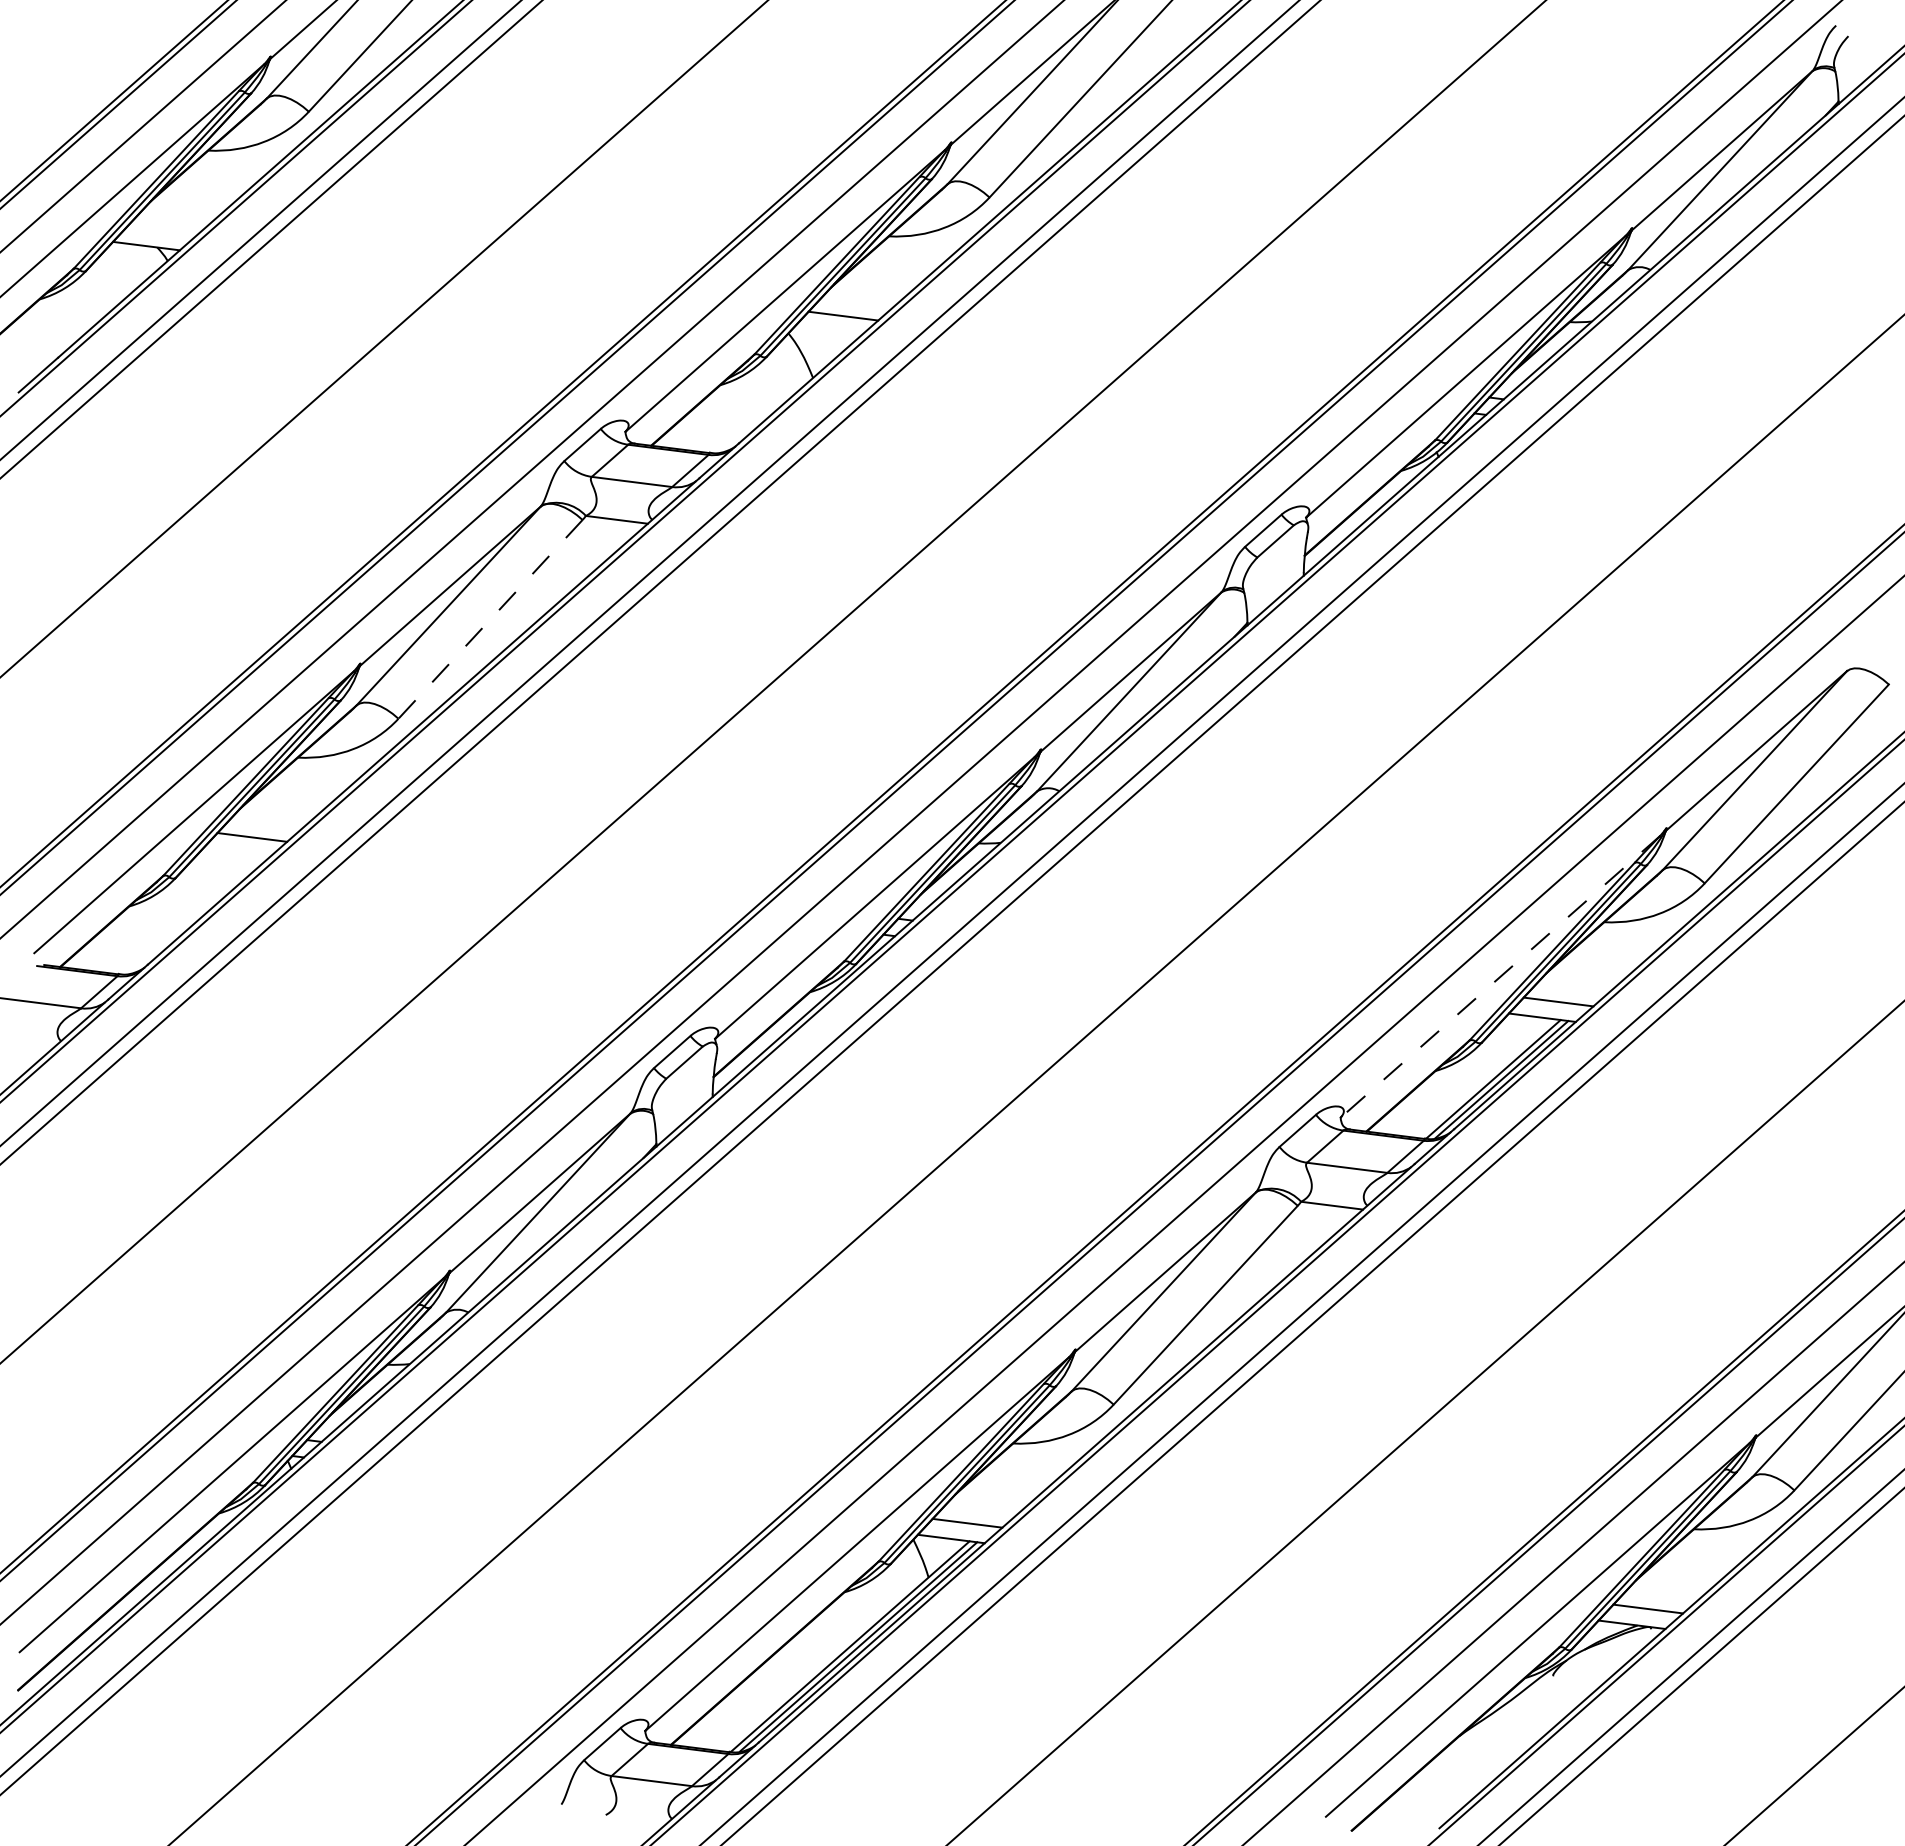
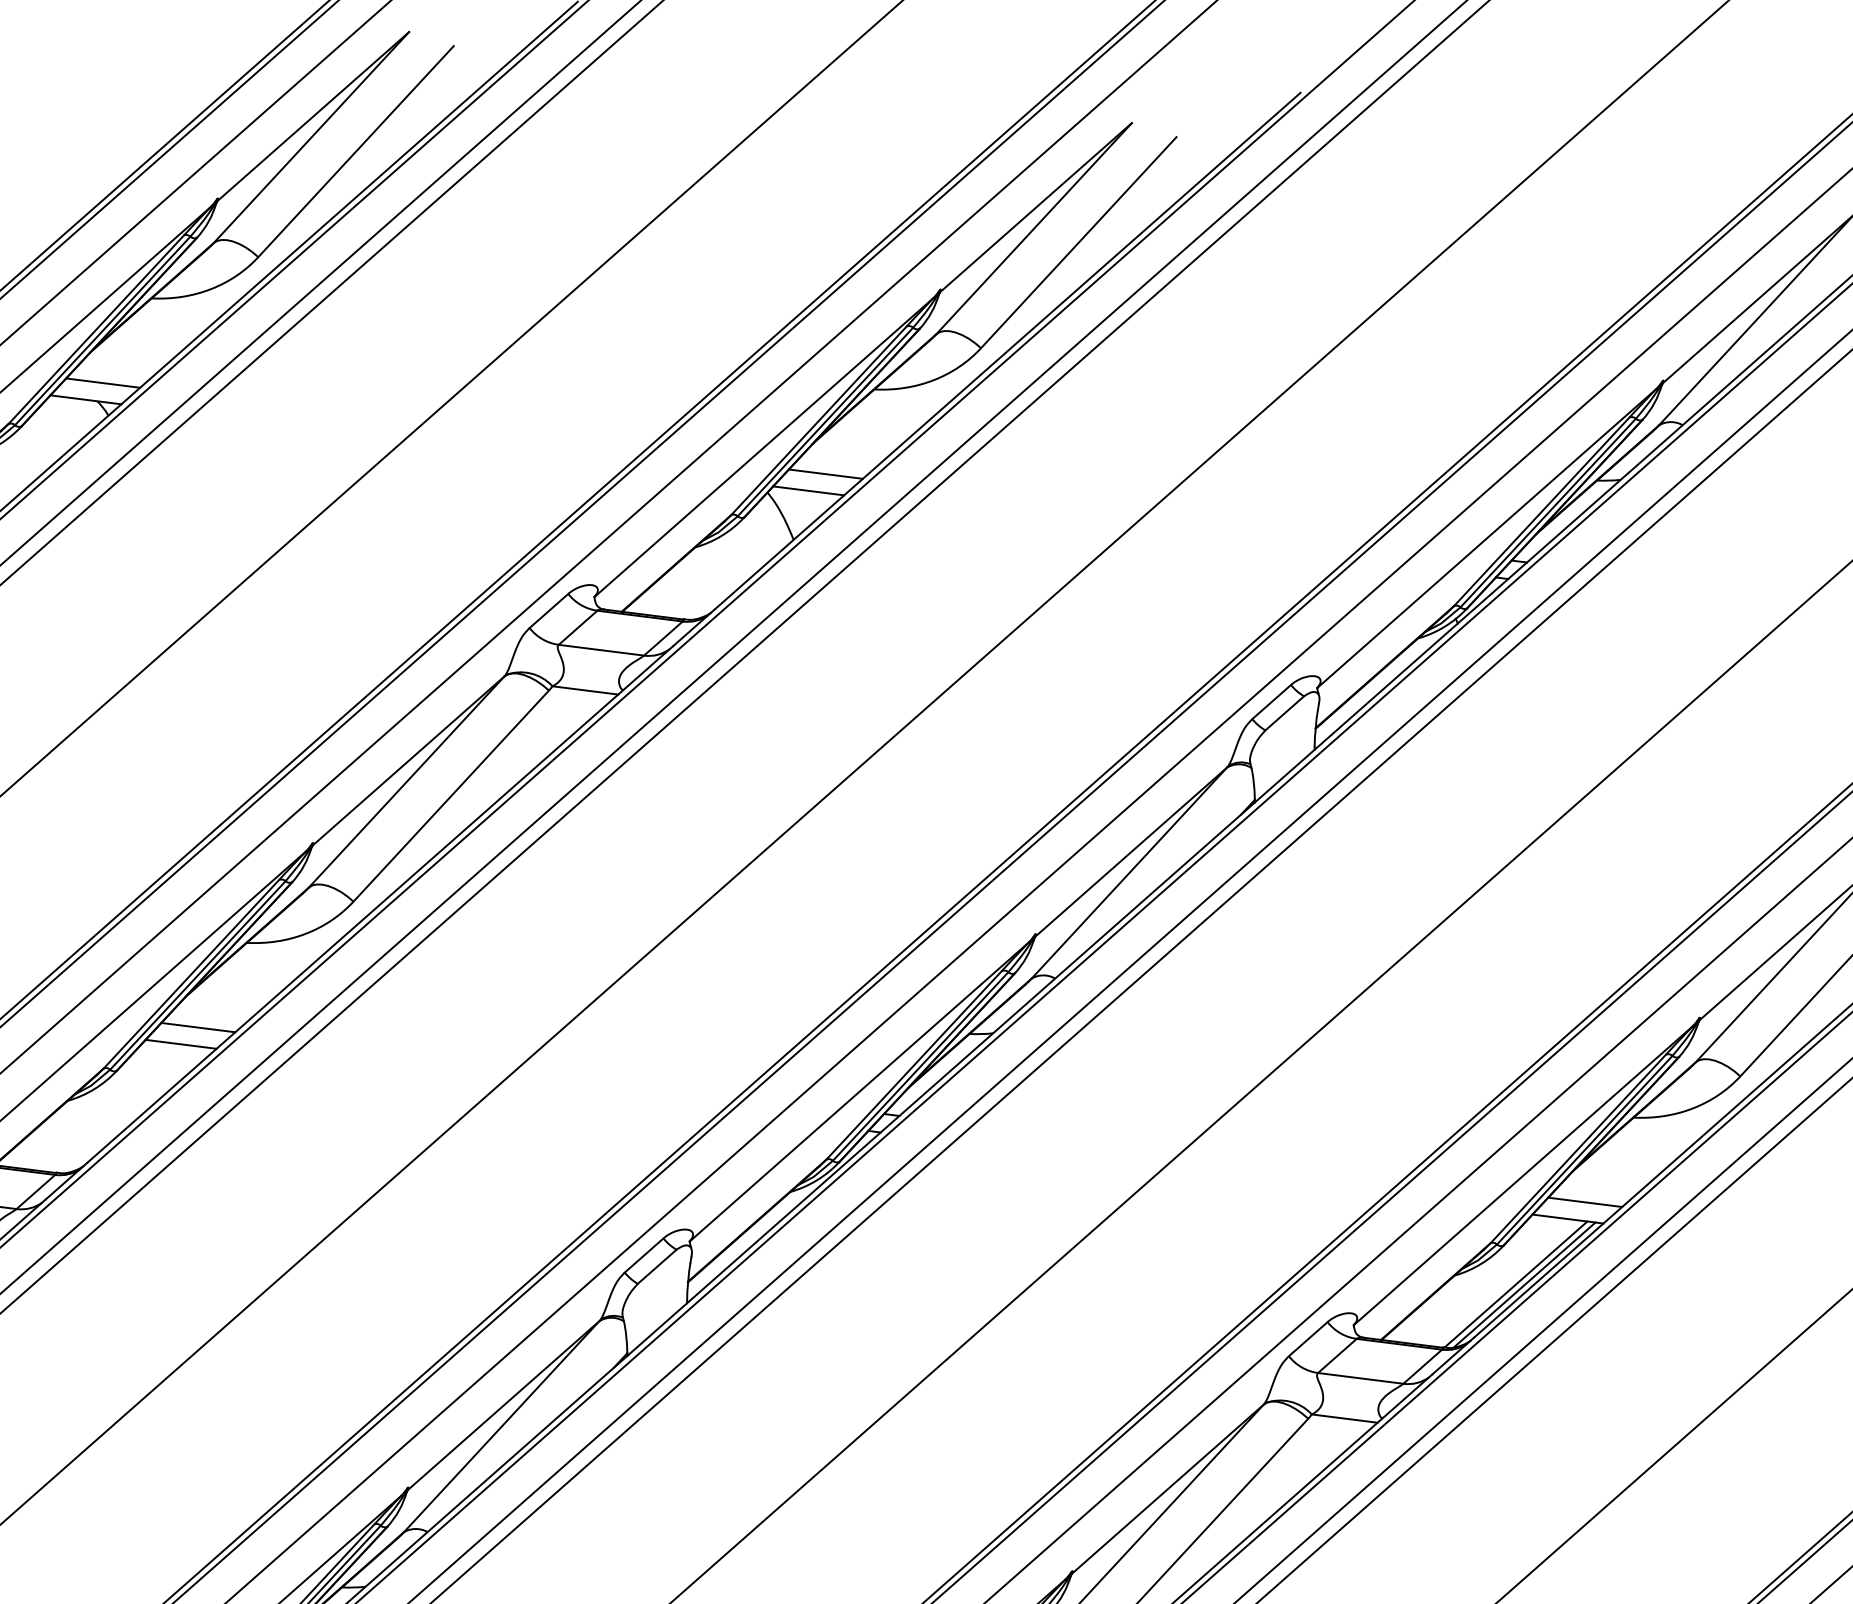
line: (162, 230) -> (102, 383), added
line: (826, 331) -> (807, 490), added
line: (490, 619) -> (451, 796), dashed -> solid
line: (235, 852) -> (180, 1043), added
line: (1500, 977) -> (1523, 1176), dashed -> solid

